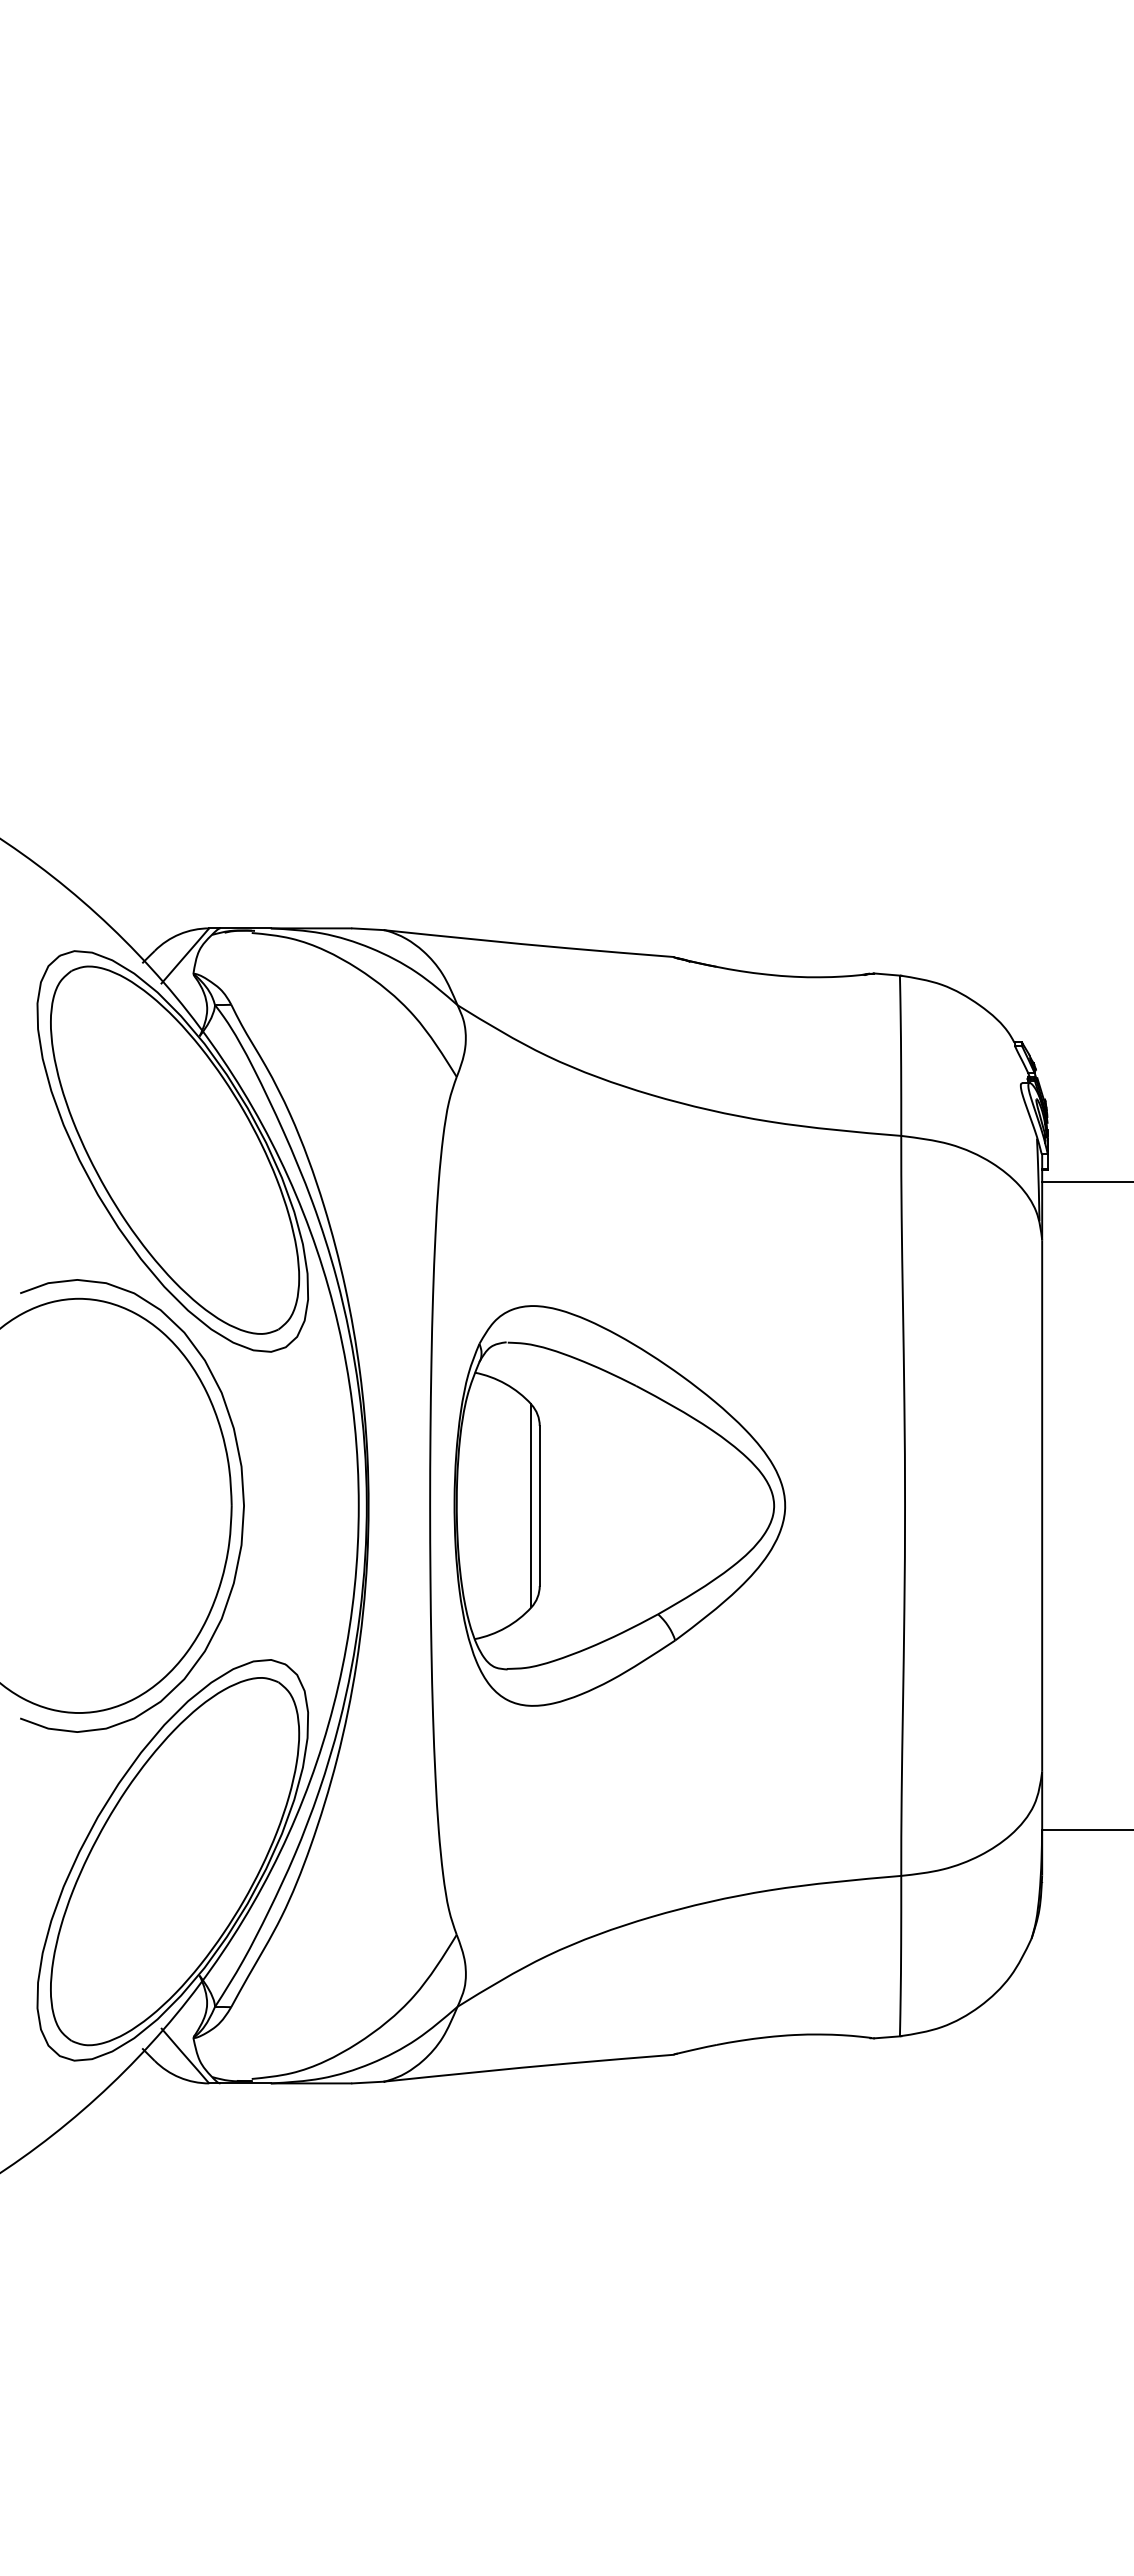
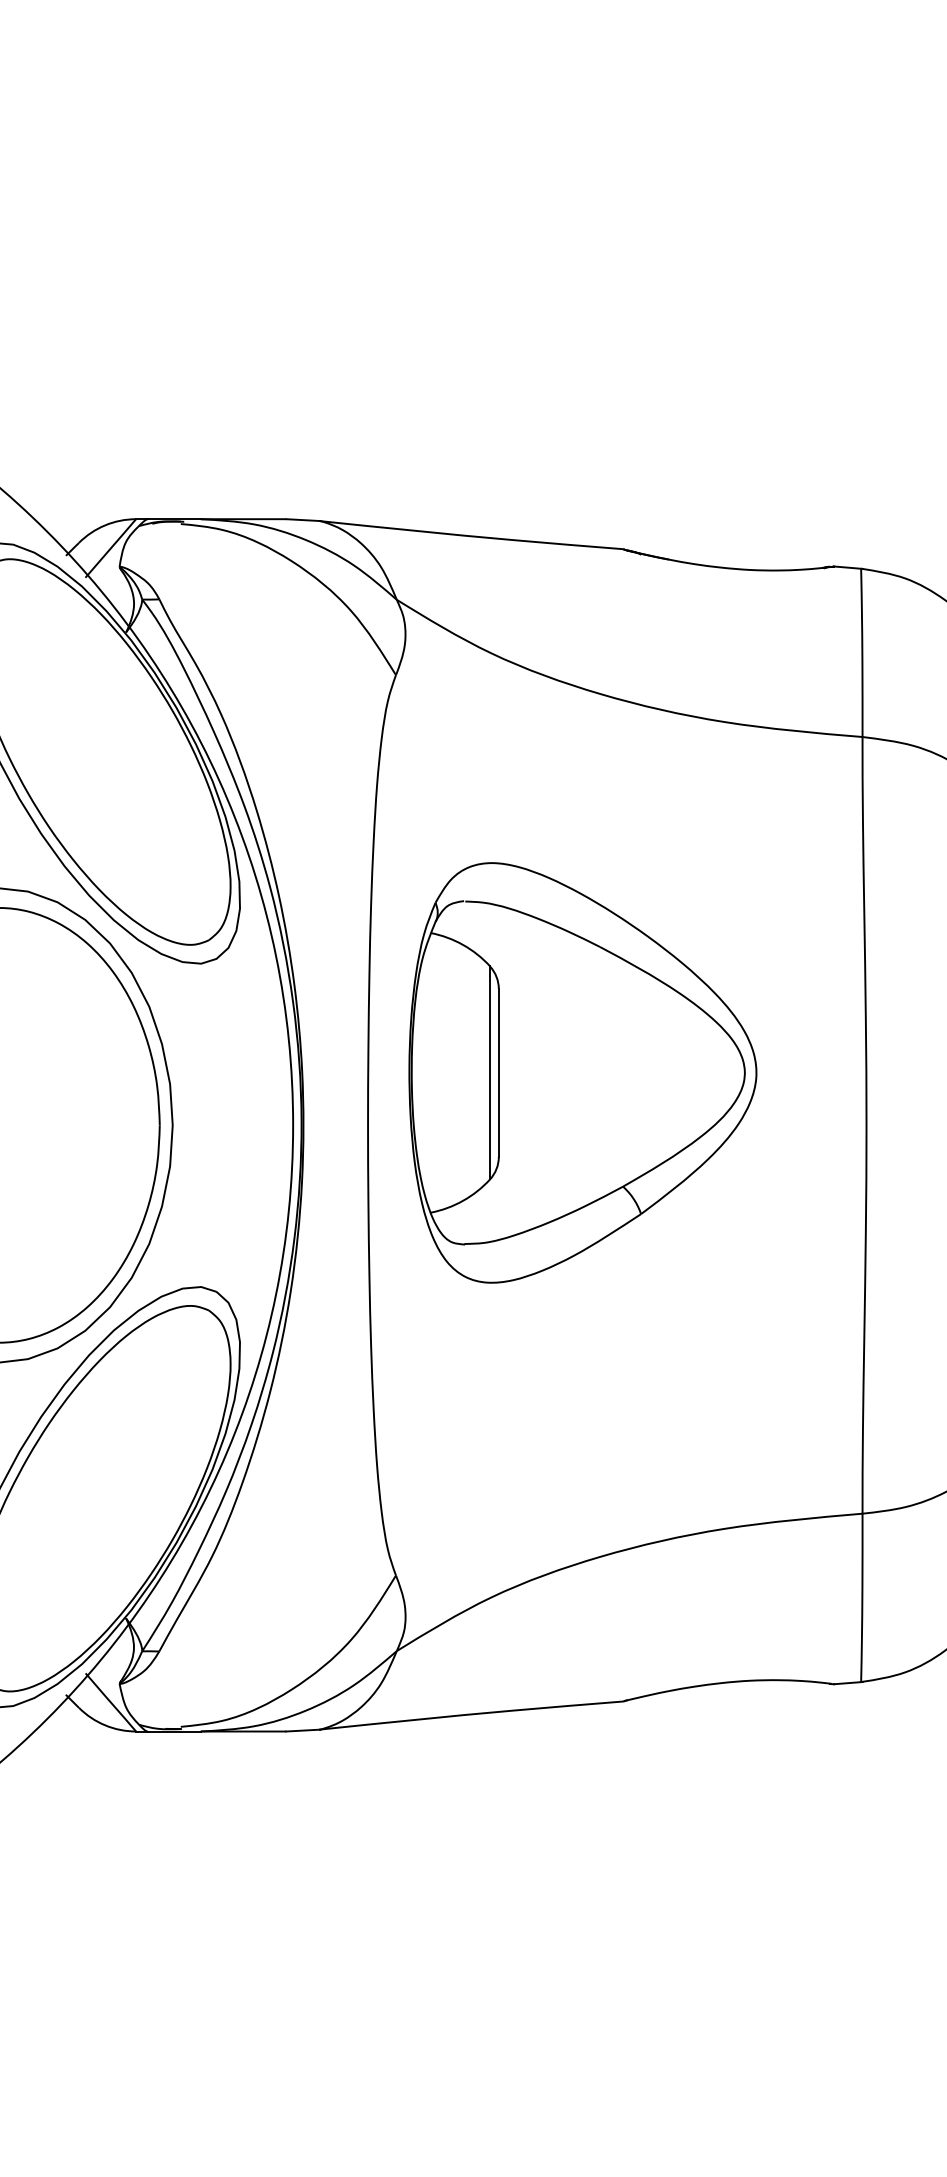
part: (619, 1505) -> (582, 1072), moved

